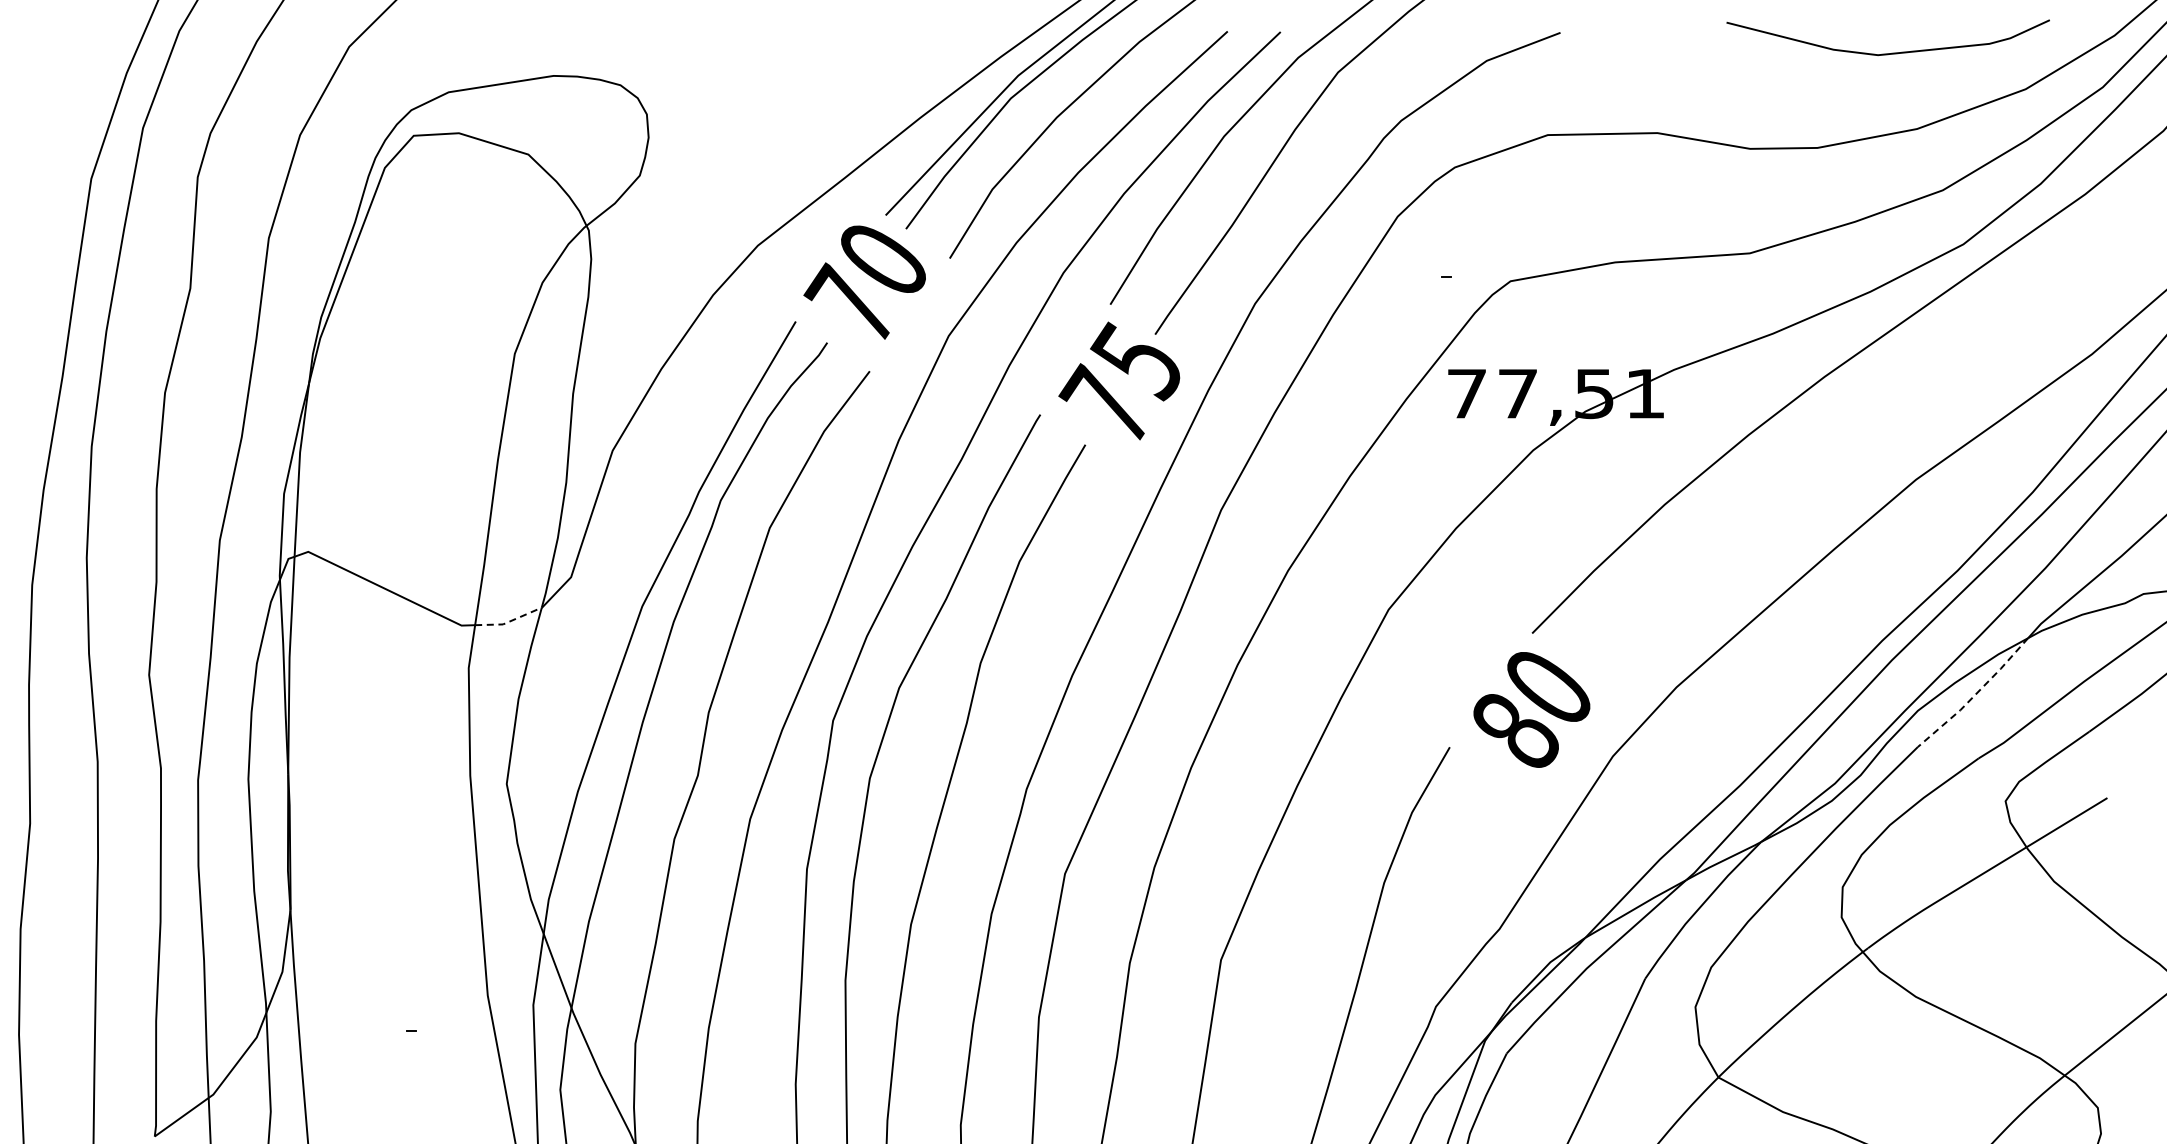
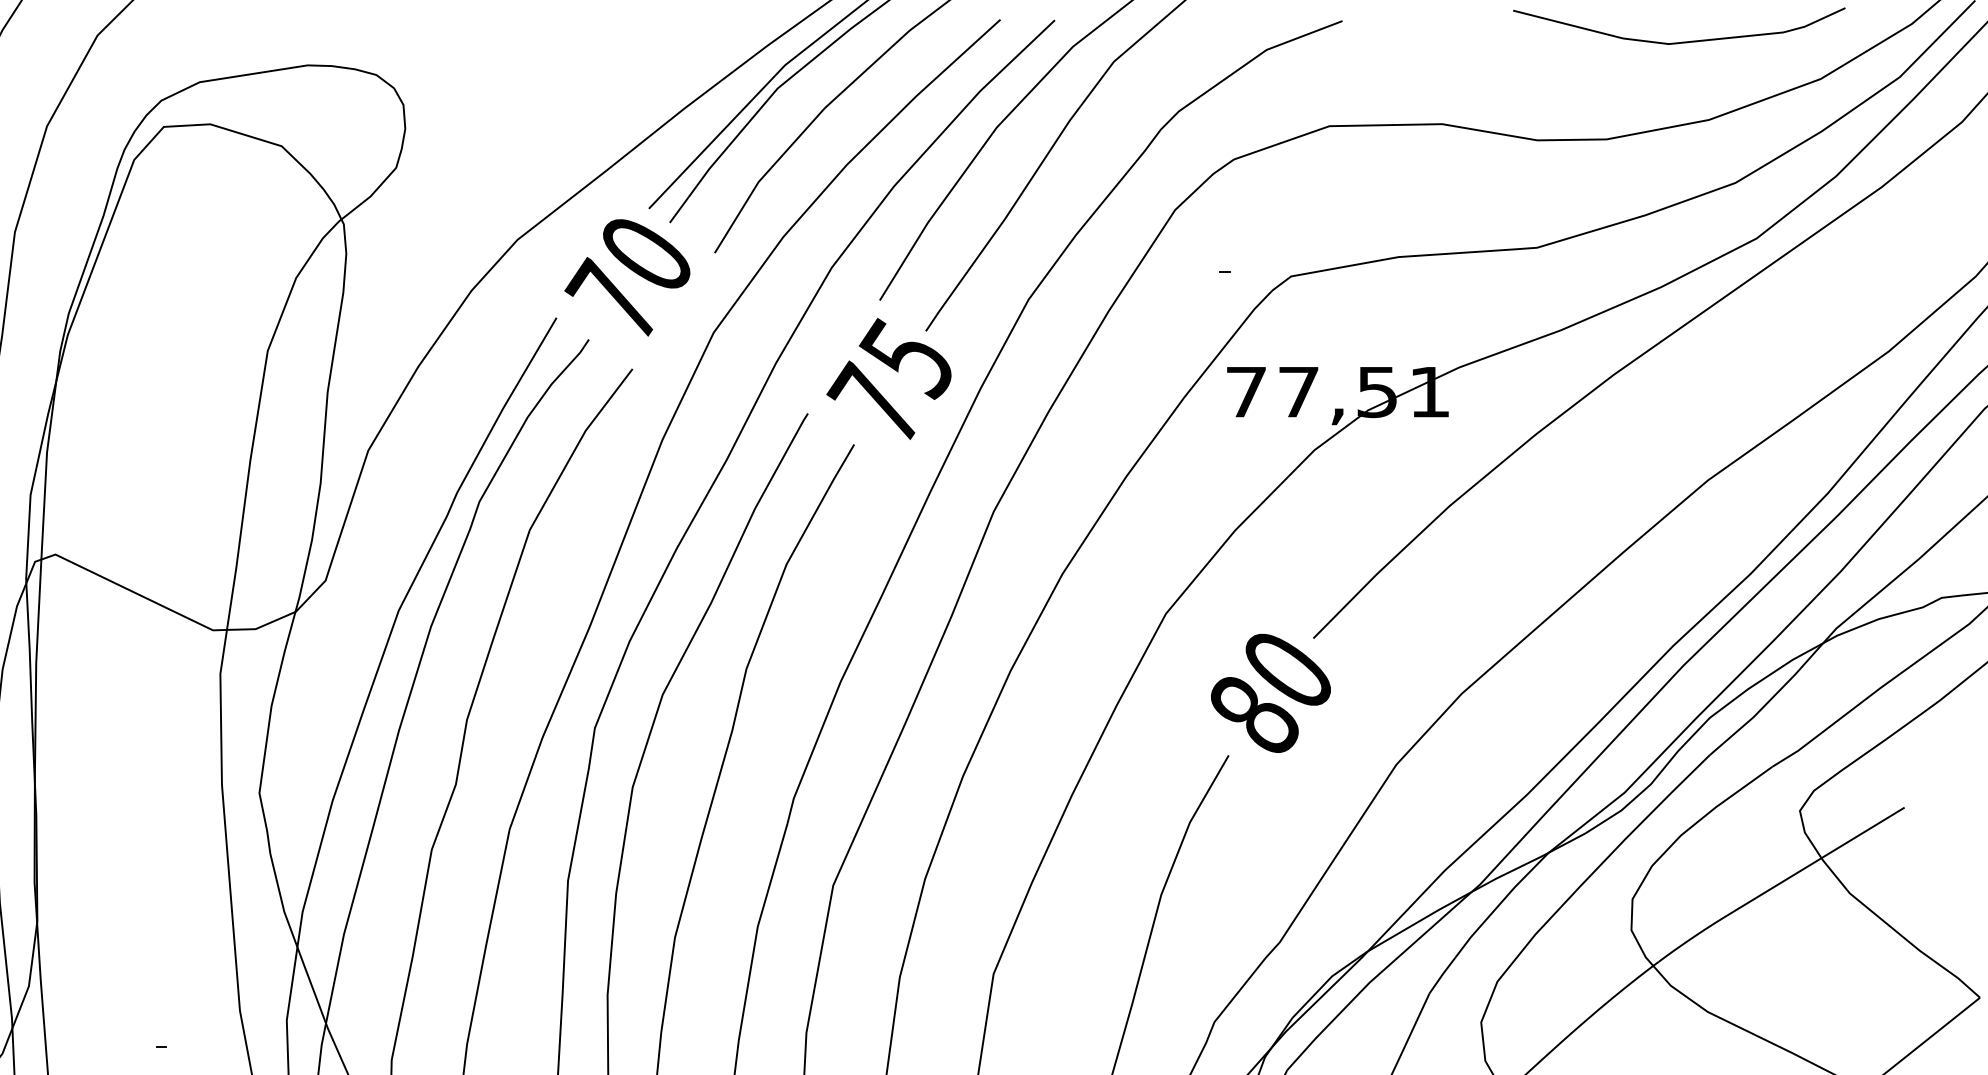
line: (509, 621) -> (262, 626), dashed -> solid
line: (1975, 695) -> (1769, 702), dashed -> solid
text: (1531, 709) -> (1270, 692), moved

